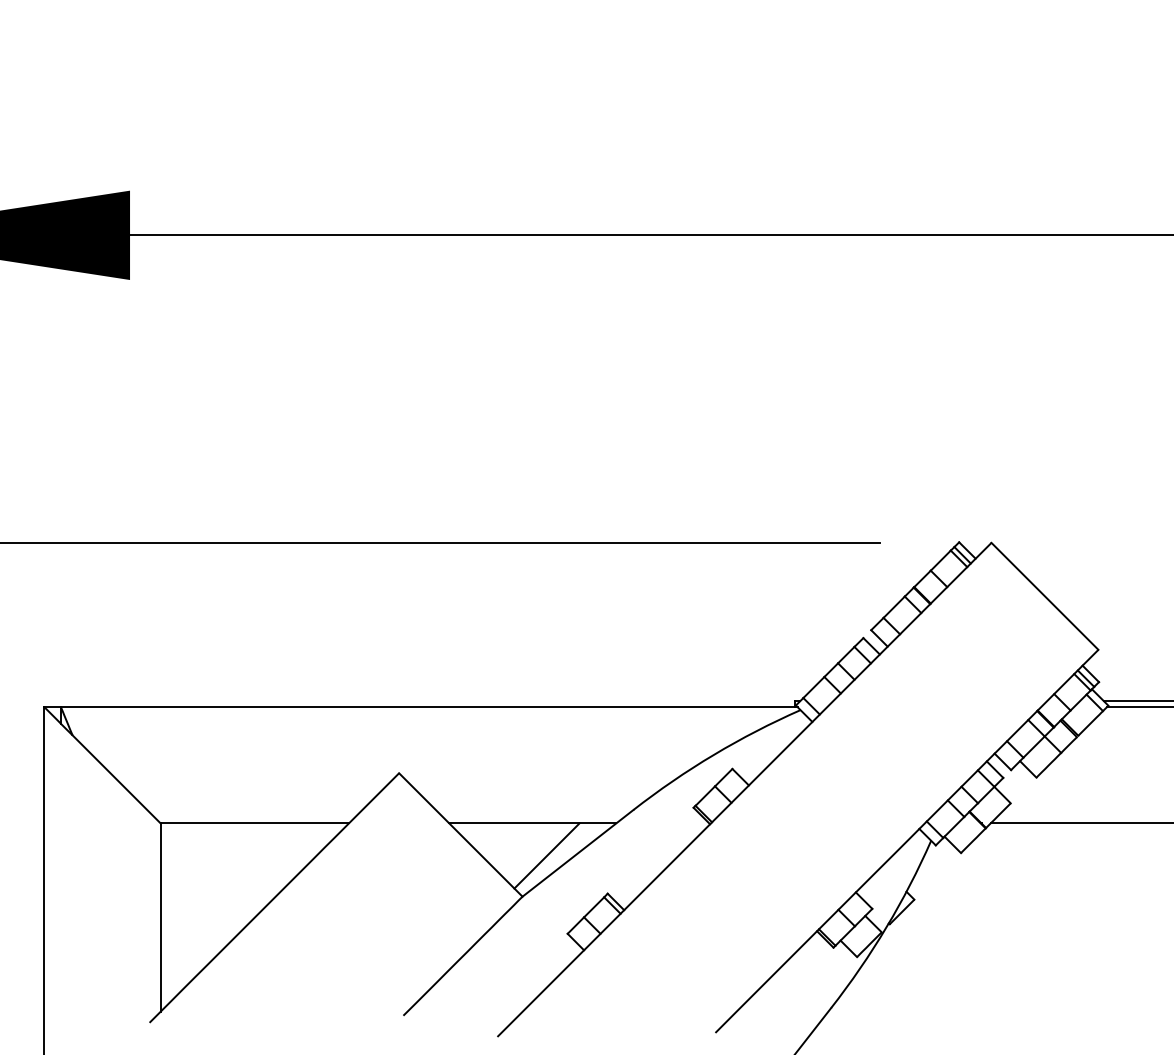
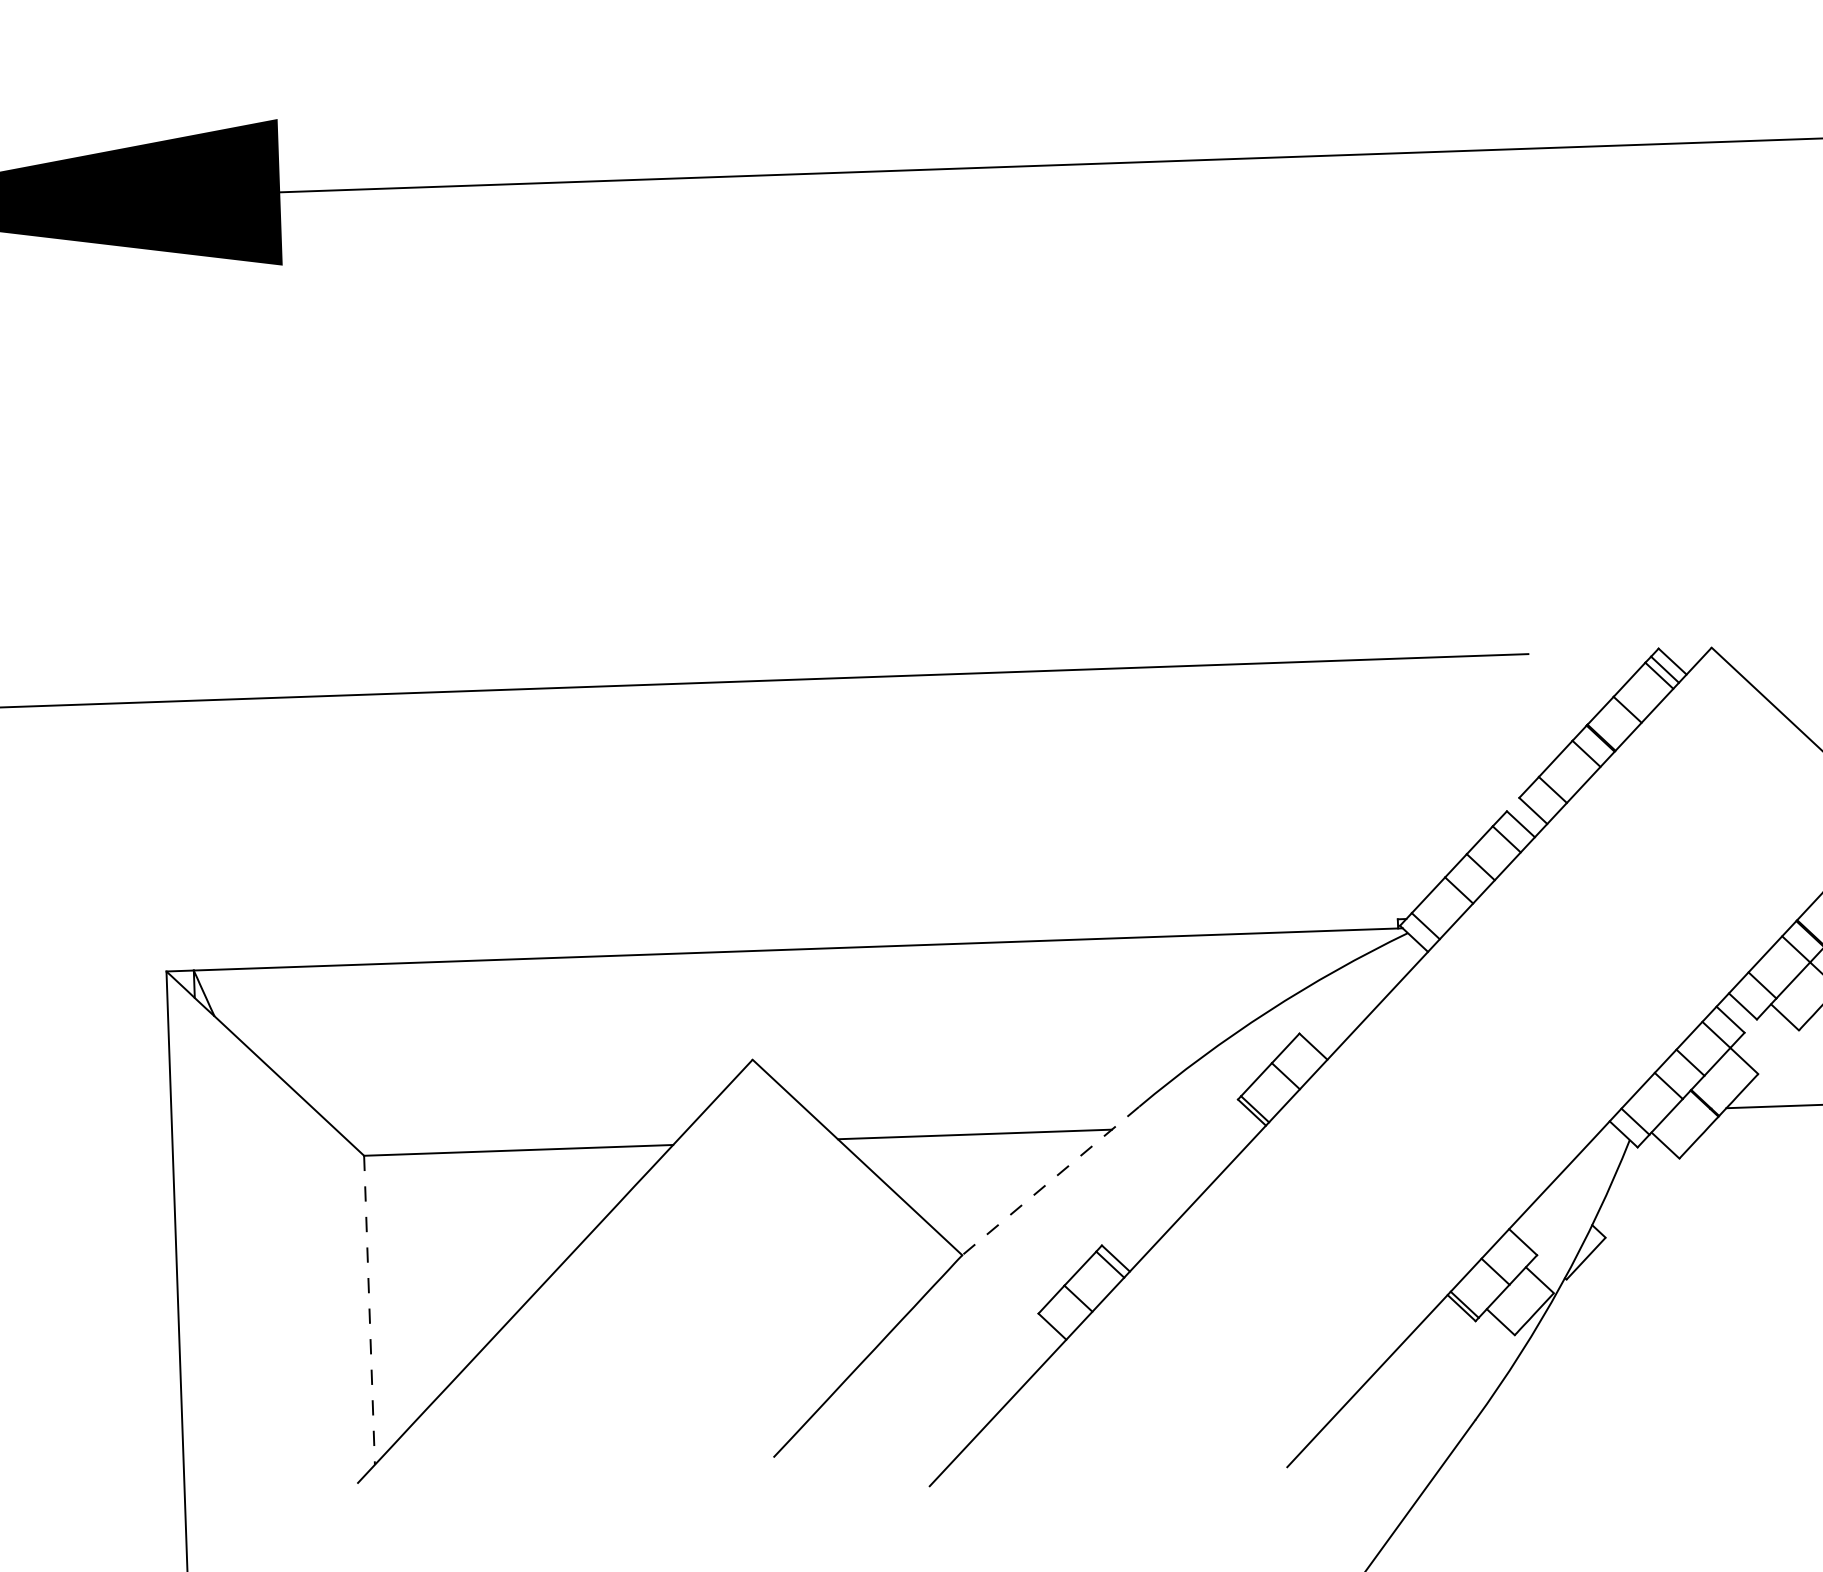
line: (577, 853) -> (1050, 1181), solid -> dashed
line: (546, 855) -> (999, 1186), removed
line: (160, 918) -> (369, 1311), solid -> dashed

